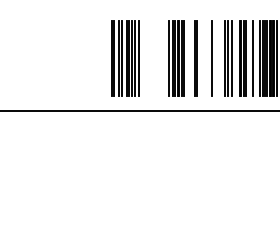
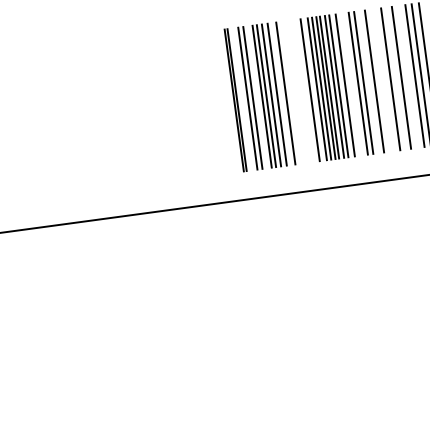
part: (125, 58) -> (259, 96), moved
line: (187, 58) -> (344, 84), added
line: (203, 58) -> (375, 80), added
line: (217, 58) -> (401, 77), added

